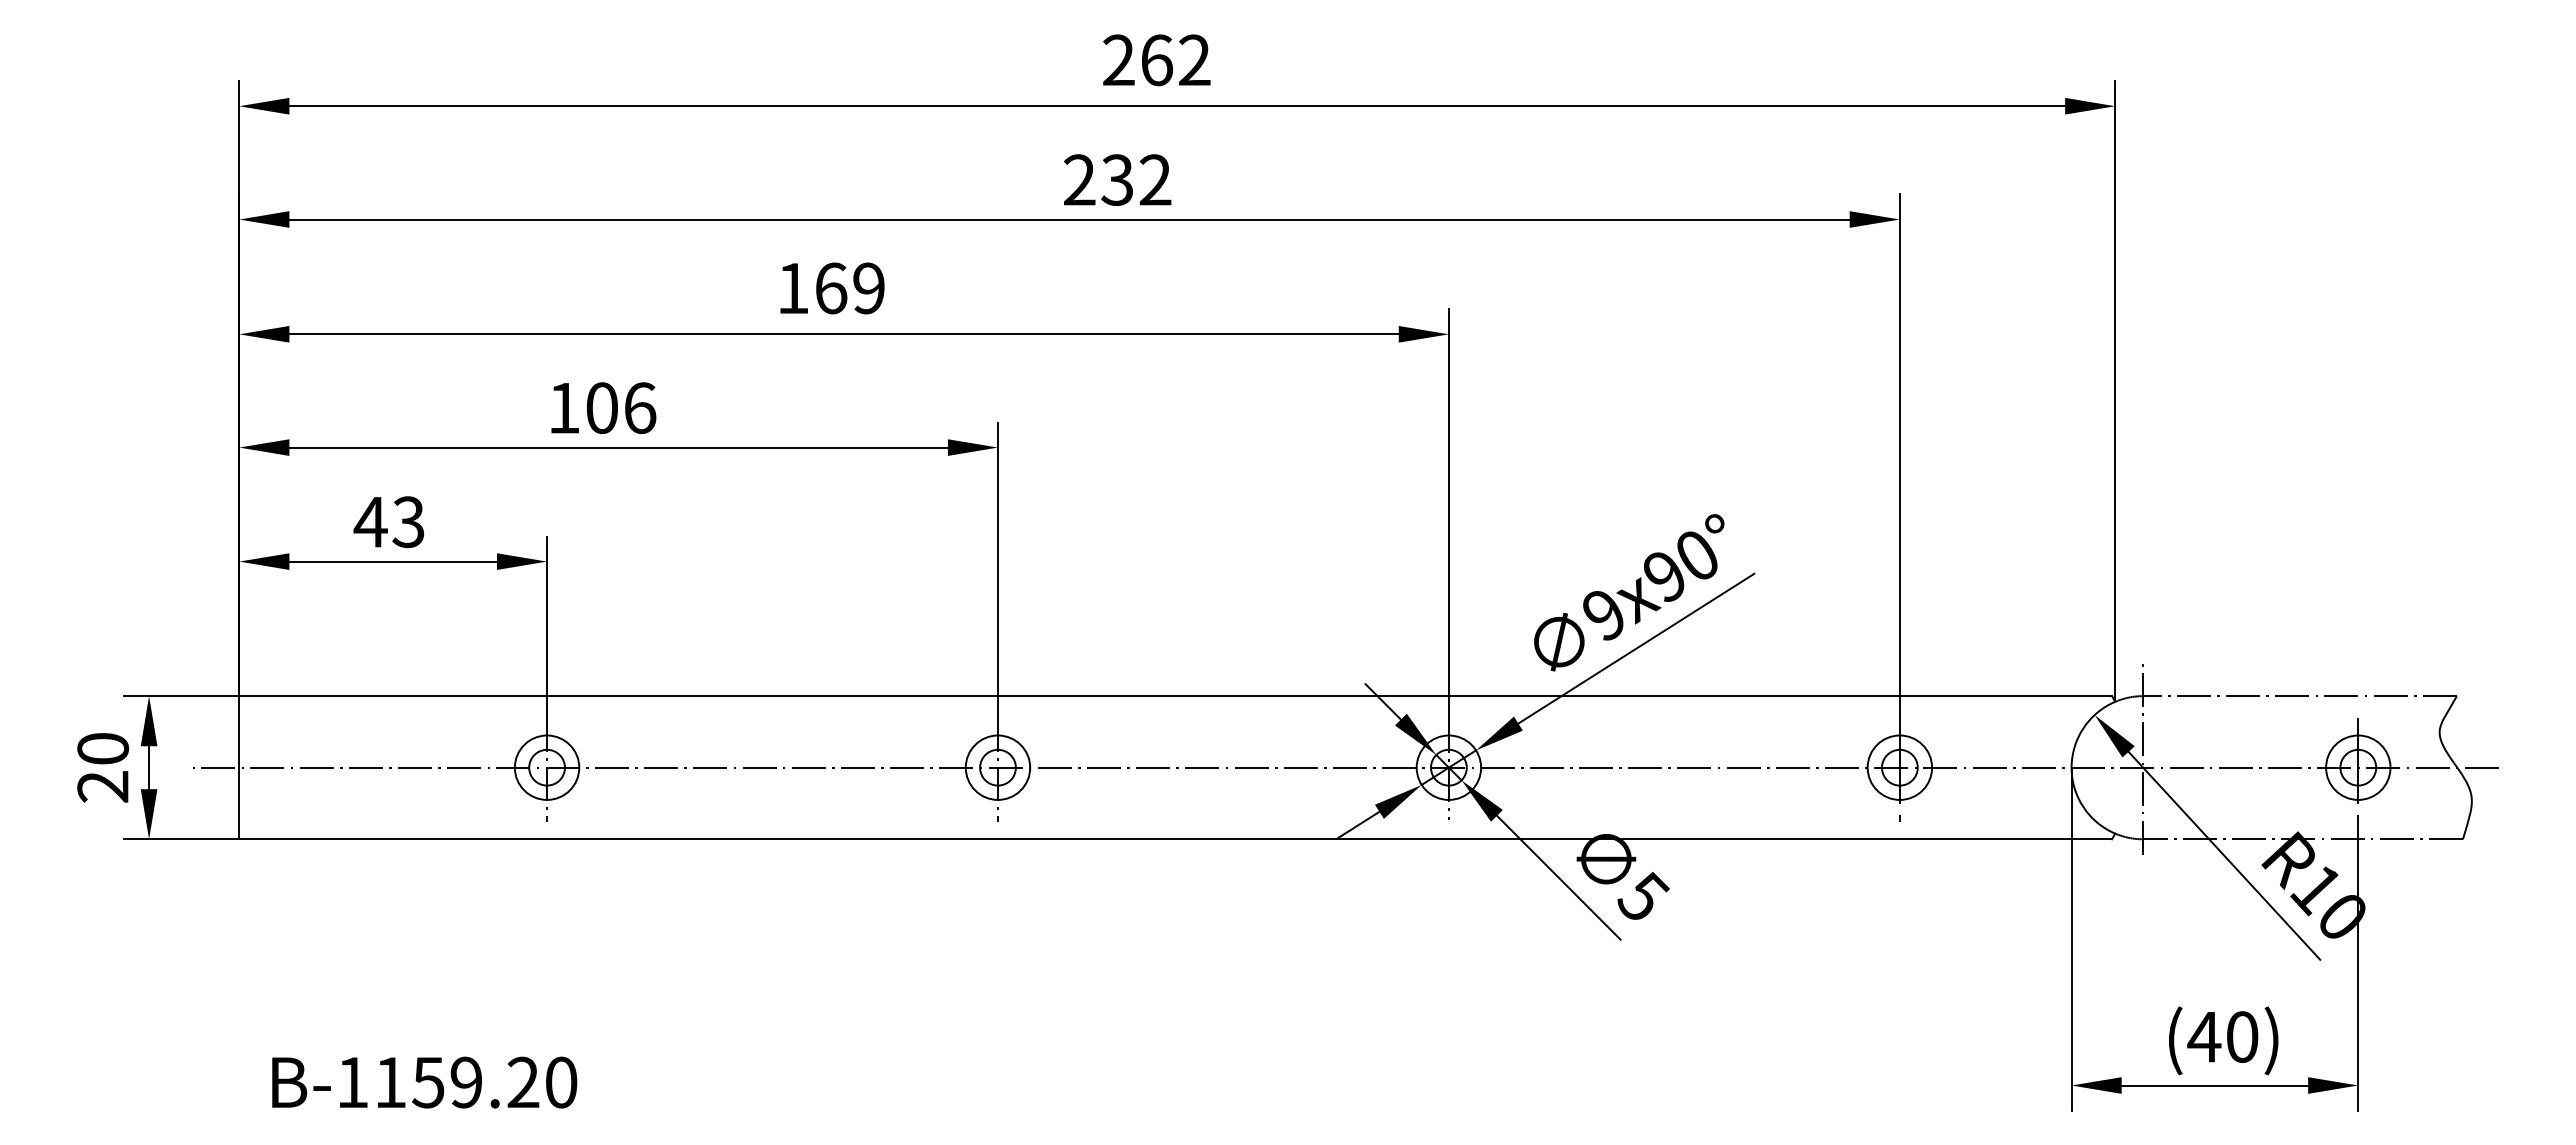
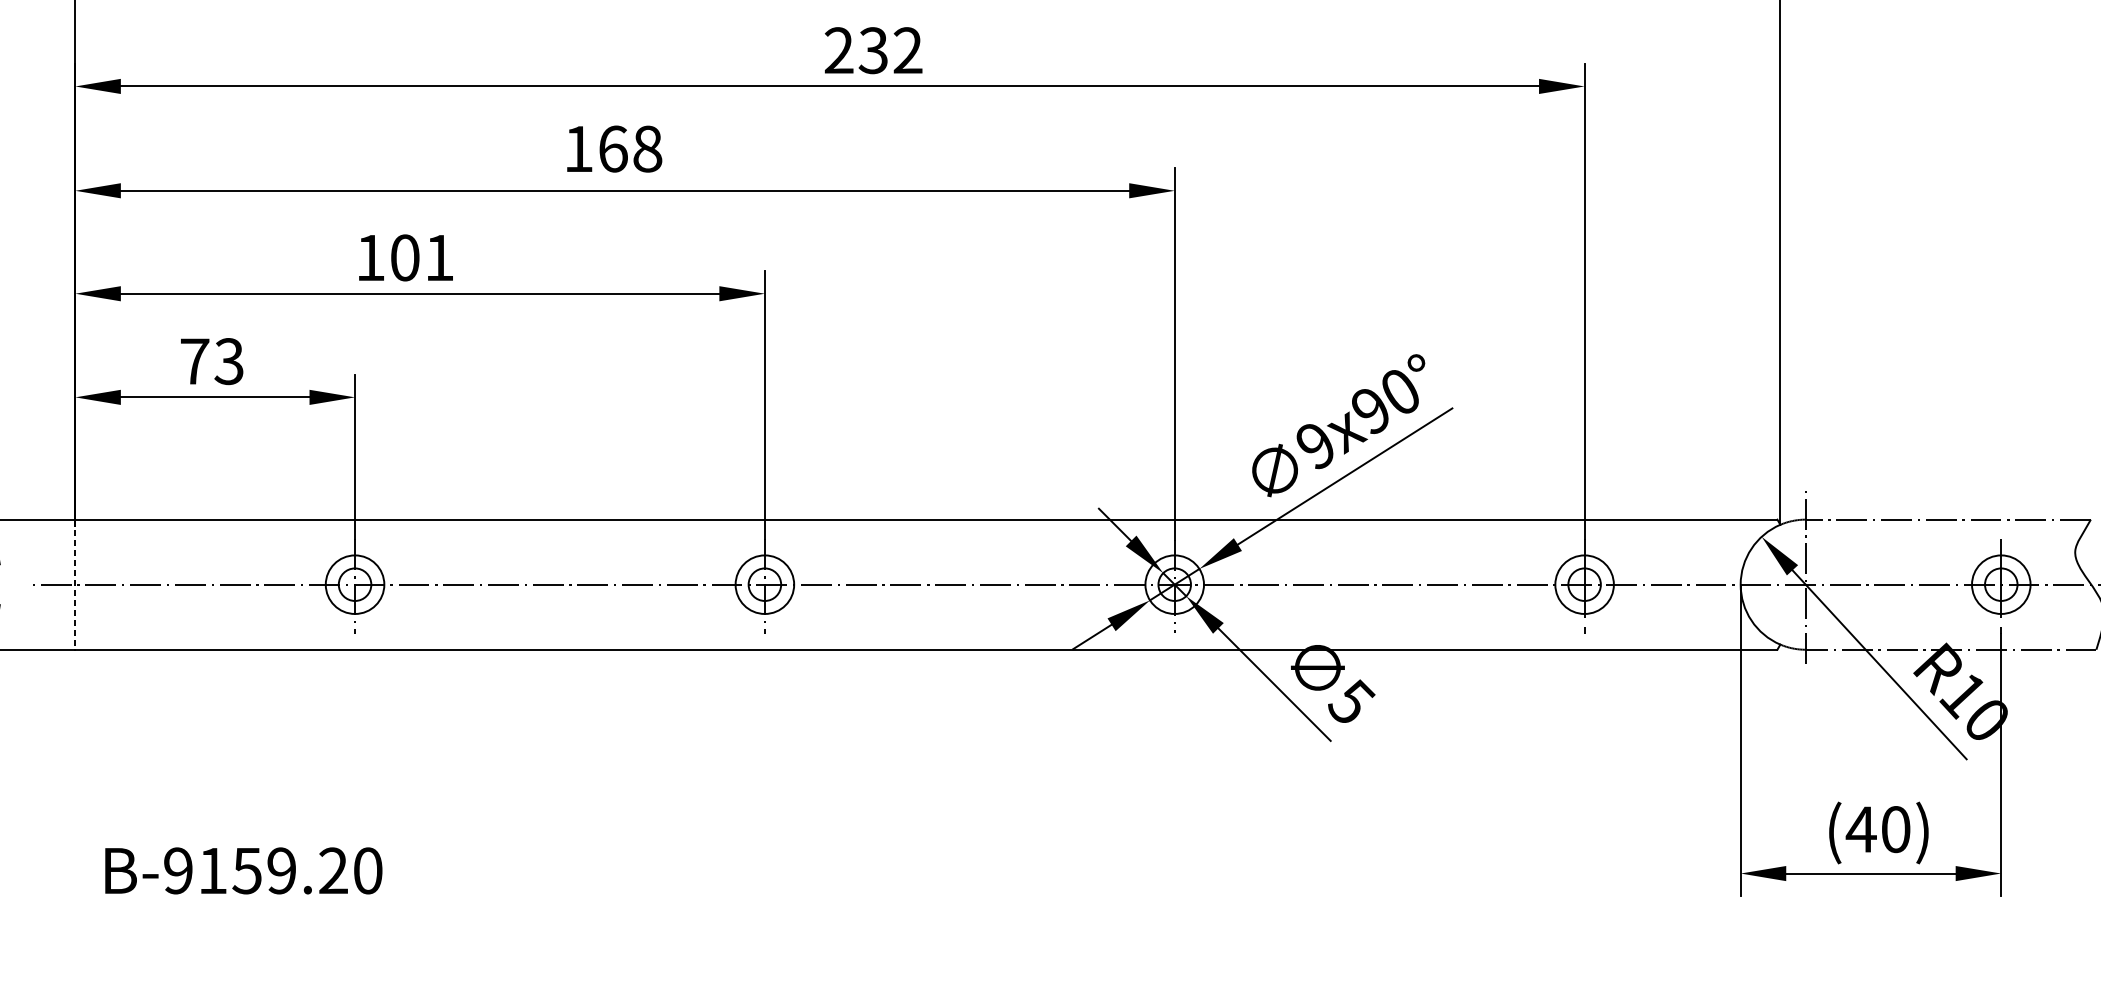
text: (869, 288) -> (648, 149), 169 -> 168
text: (640, 408) -> (439, 258), 106 -> 101
text: (370, 522) -> (194, 361), 43 -> 73
line: (239, 767) -> (75, 584), solid -> dashed
text: (352, 1082) -> (178, 870), B-1159.20 -> B-9159.20

